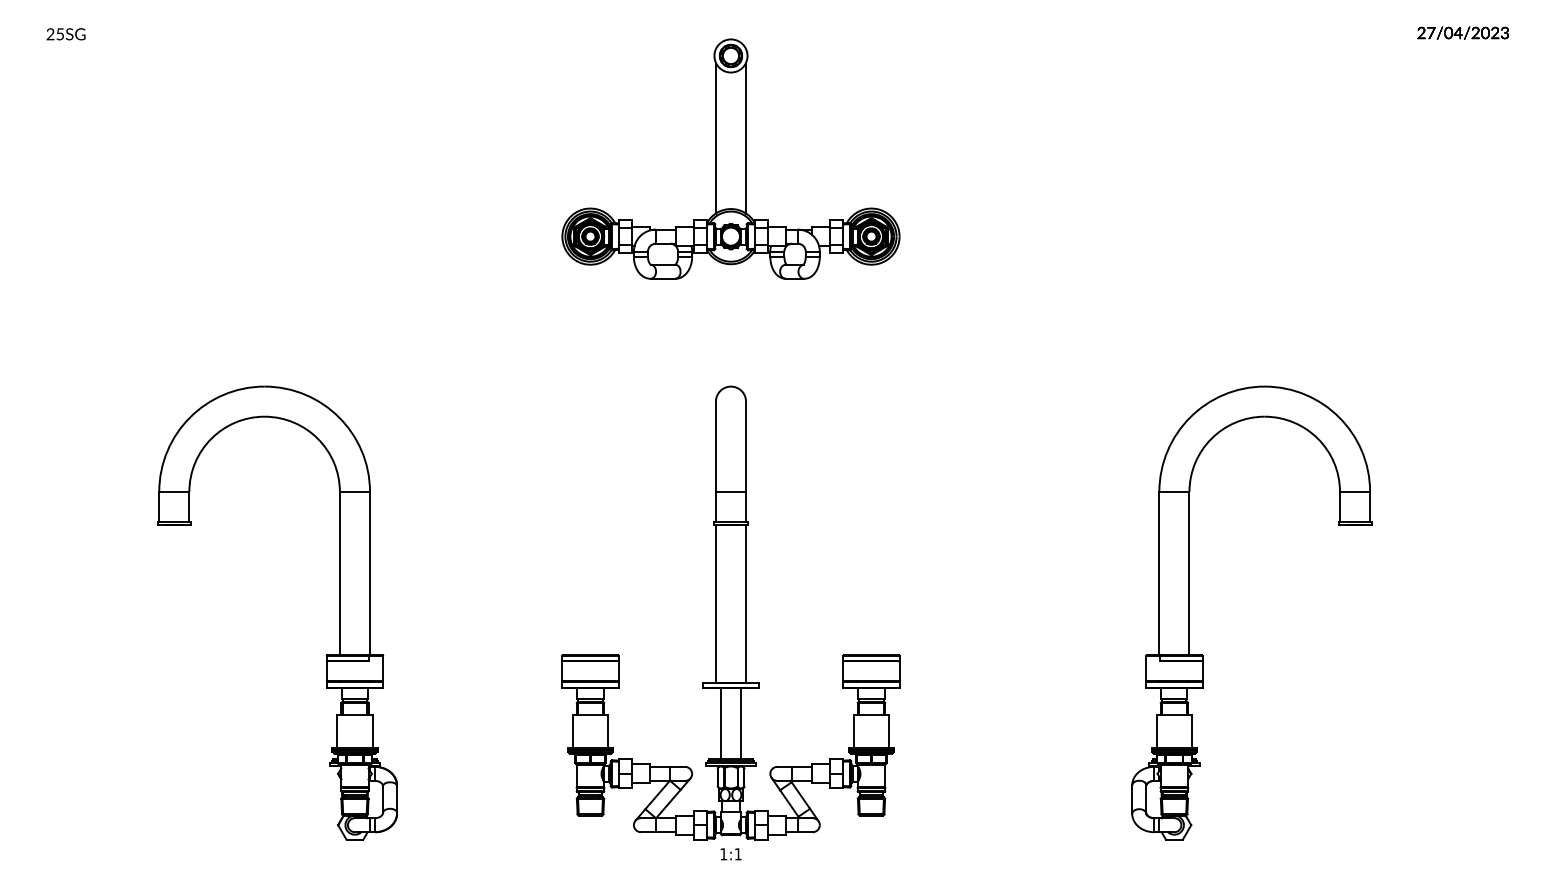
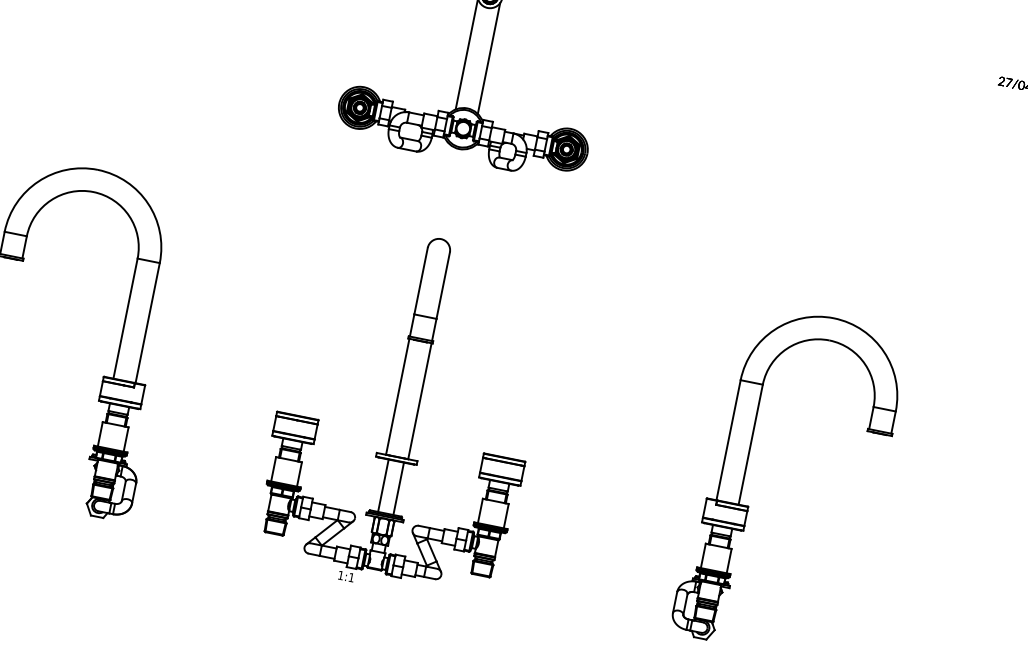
text: (730, 854) -> (345, 576), moved

